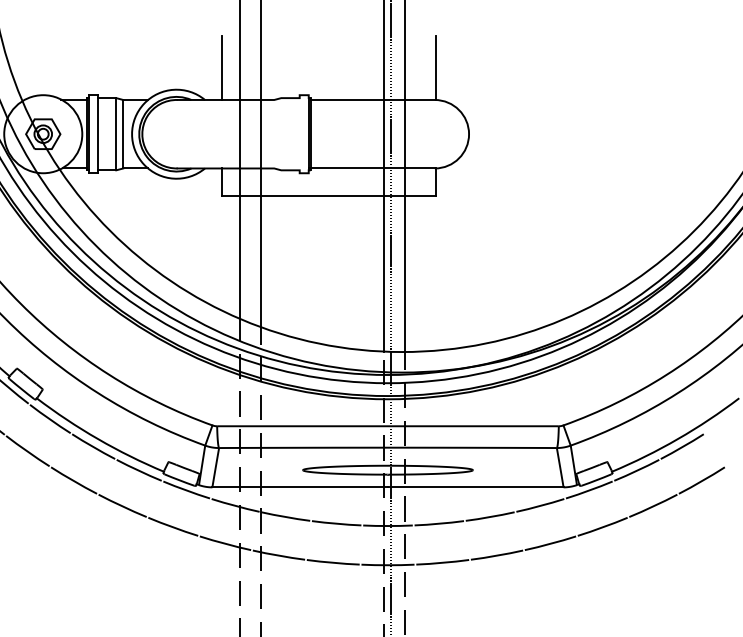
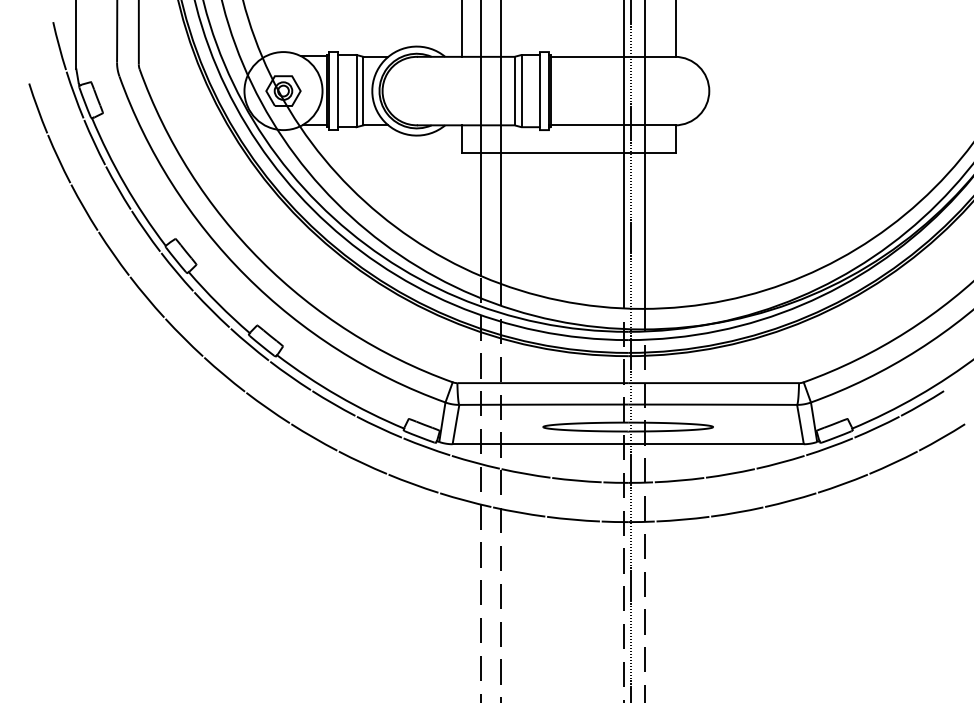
line: (274, 133) -> (514, 90), added
line: (281, 134) -> (521, 91), added
line: (299, 134) -> (539, 91), added

